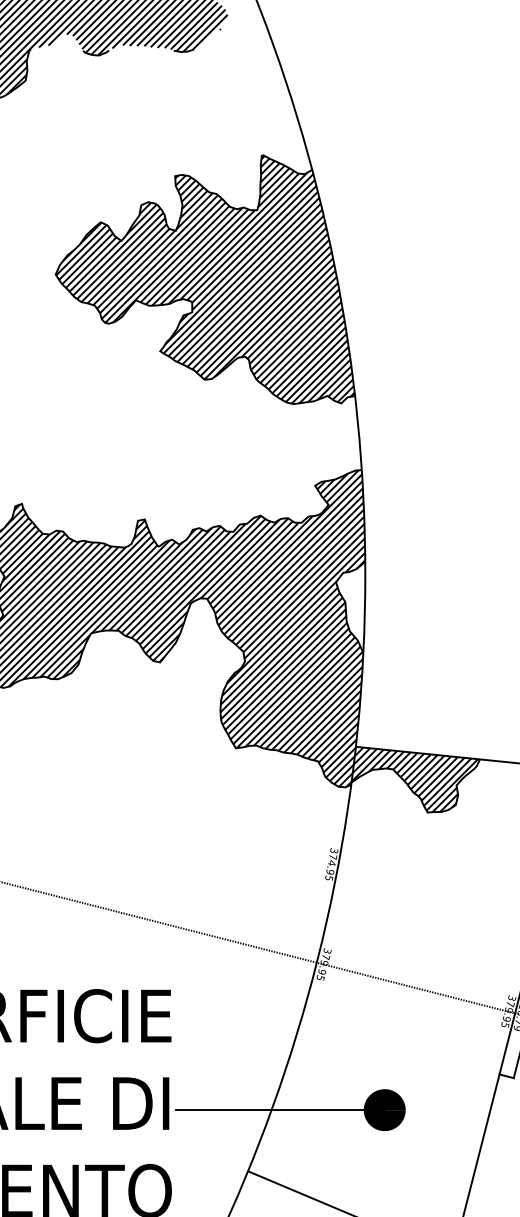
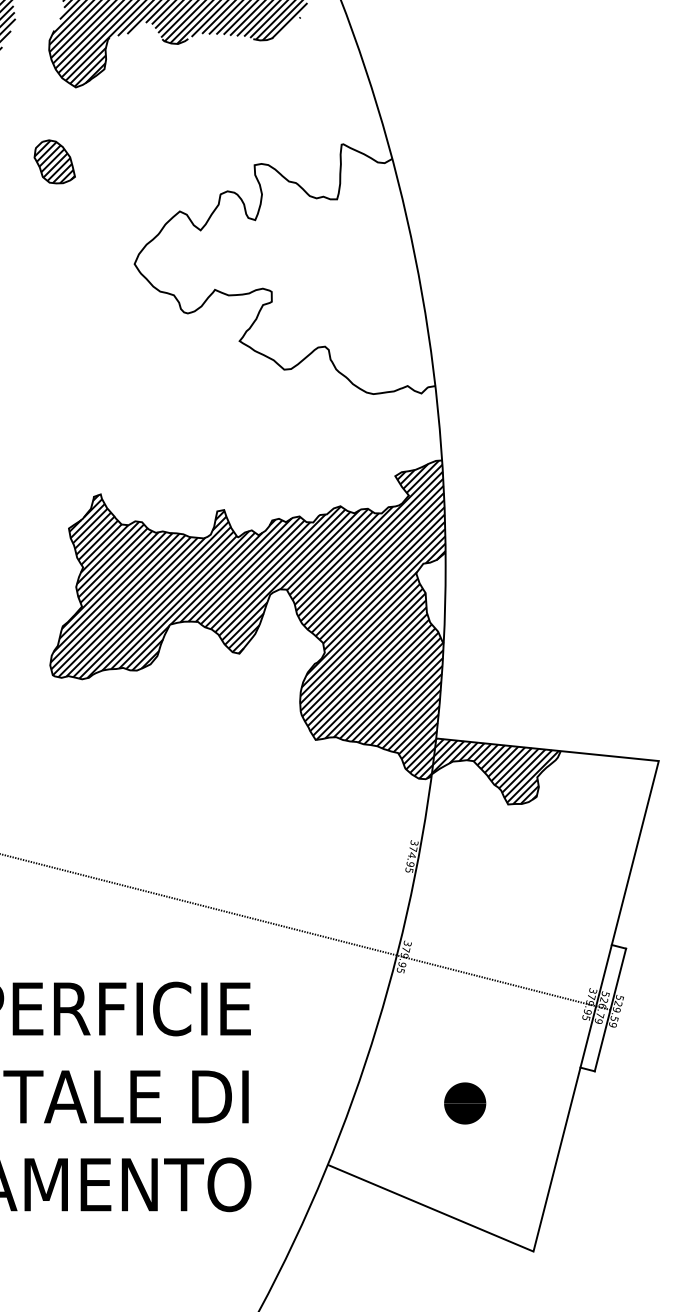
hatch: (205, 279) -> (285, 268), removed
line: (280, 1110) -> (360, 1103), removed

